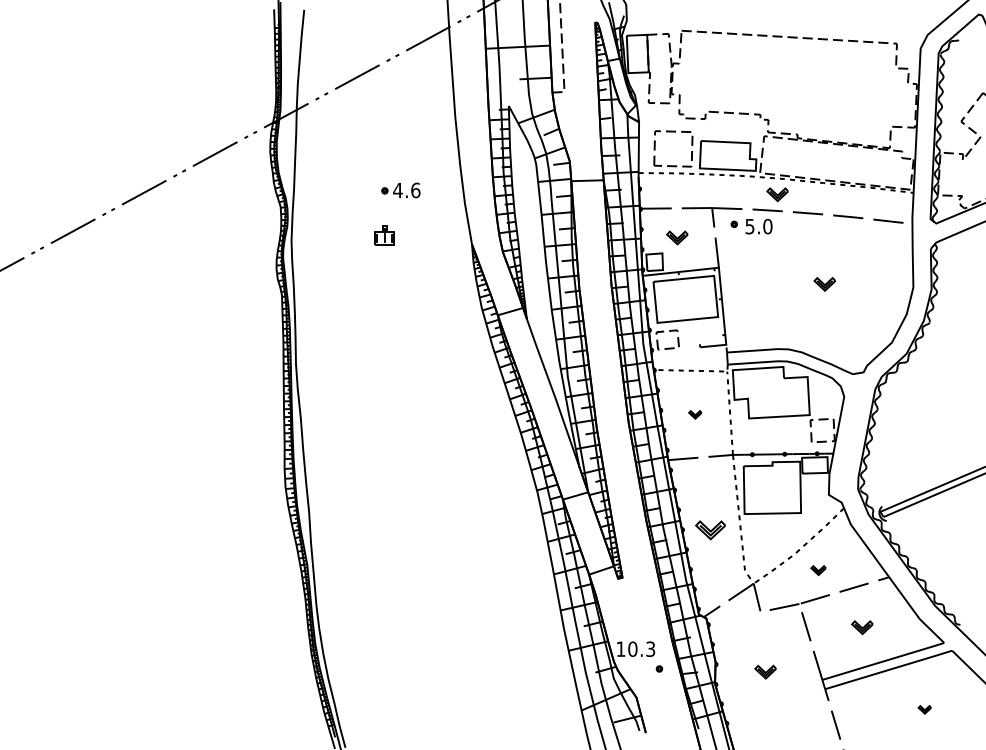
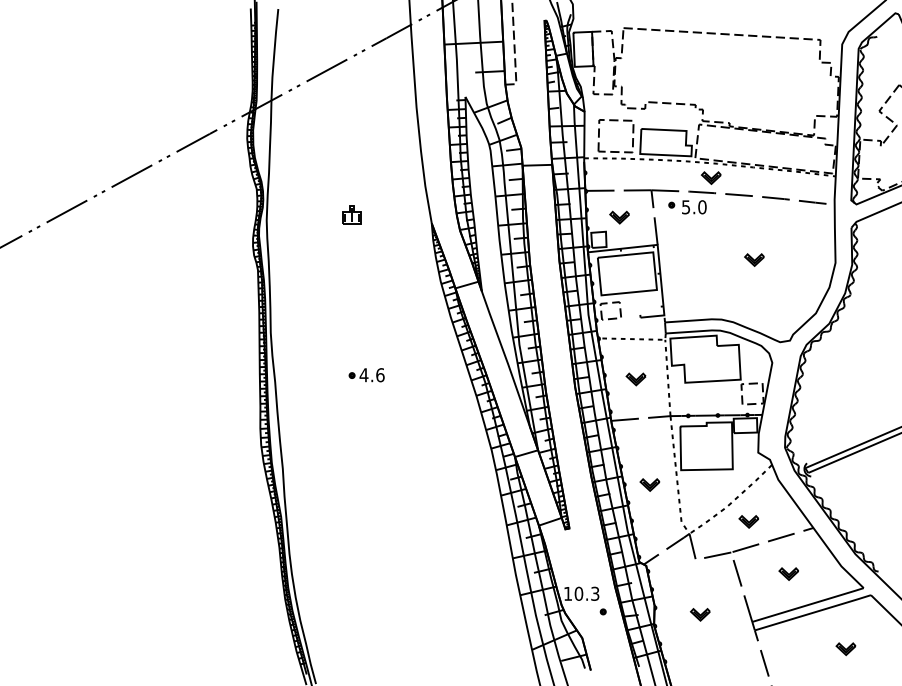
part: (400, 190) -> (366, 375), moved
part: (694, 414) -> (635, 379), size x1.67
part: (710, 529) -> (649, 484), size x0.71
part: (818, 570) -> (748, 521), size x1.43
part: (924, 710) -> (845, 649), size x1.67

